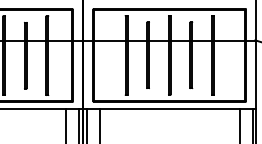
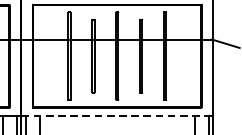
line: (169, 109) -> (117, 116), solid -> dashed

